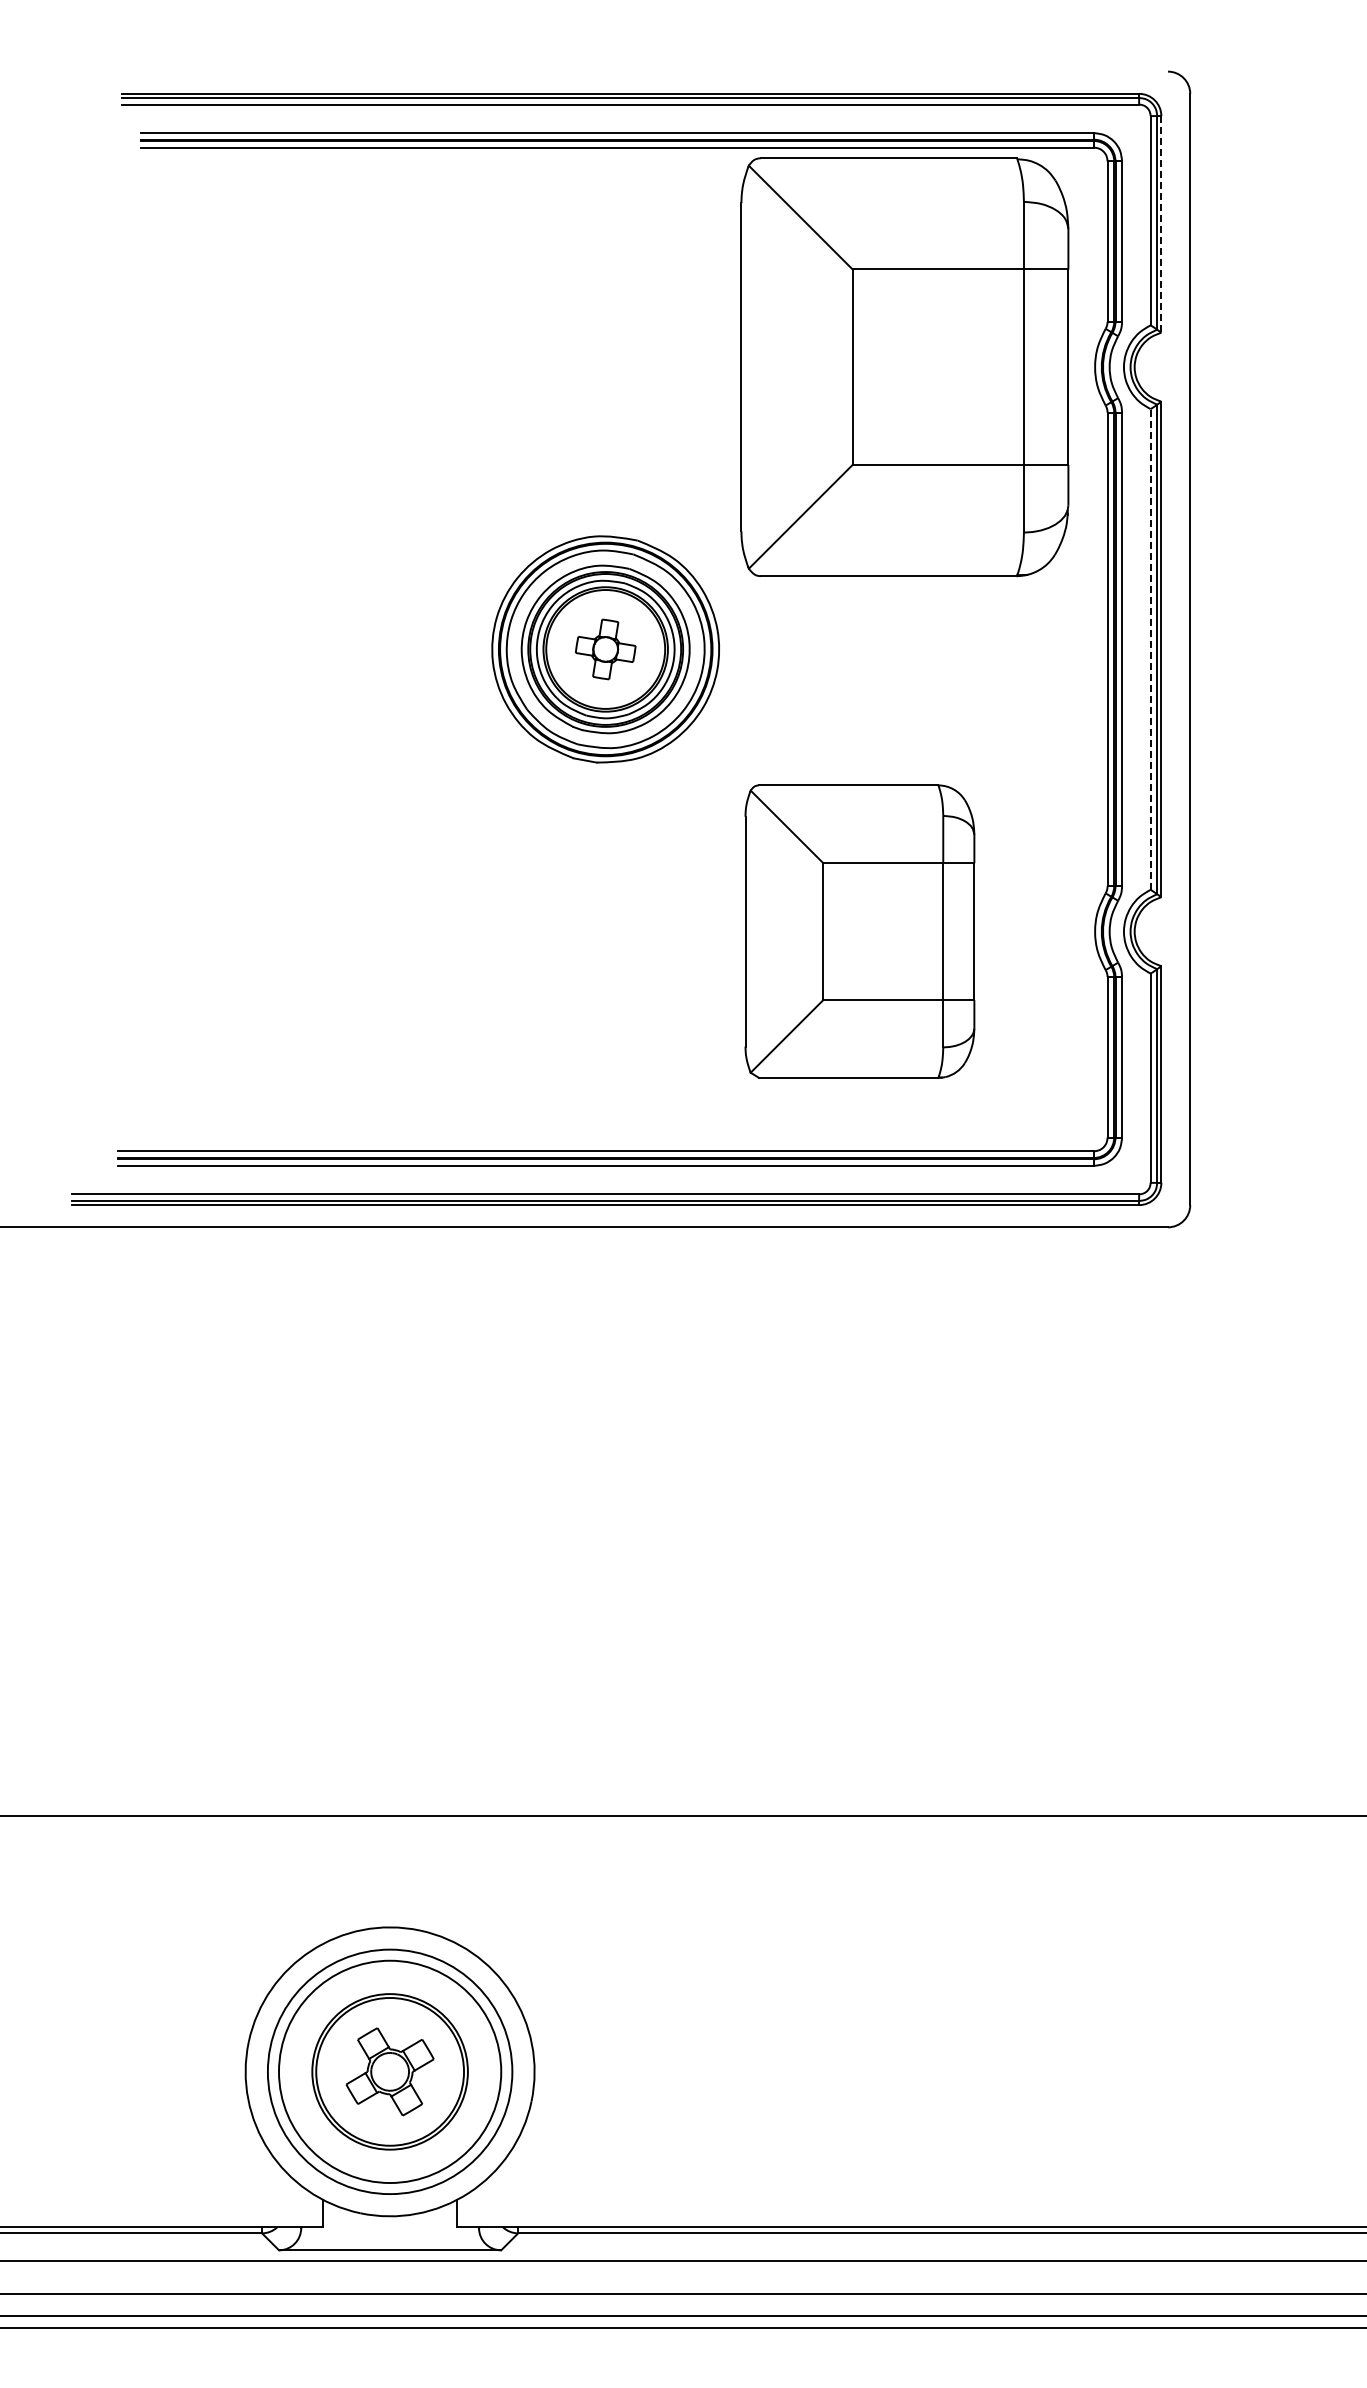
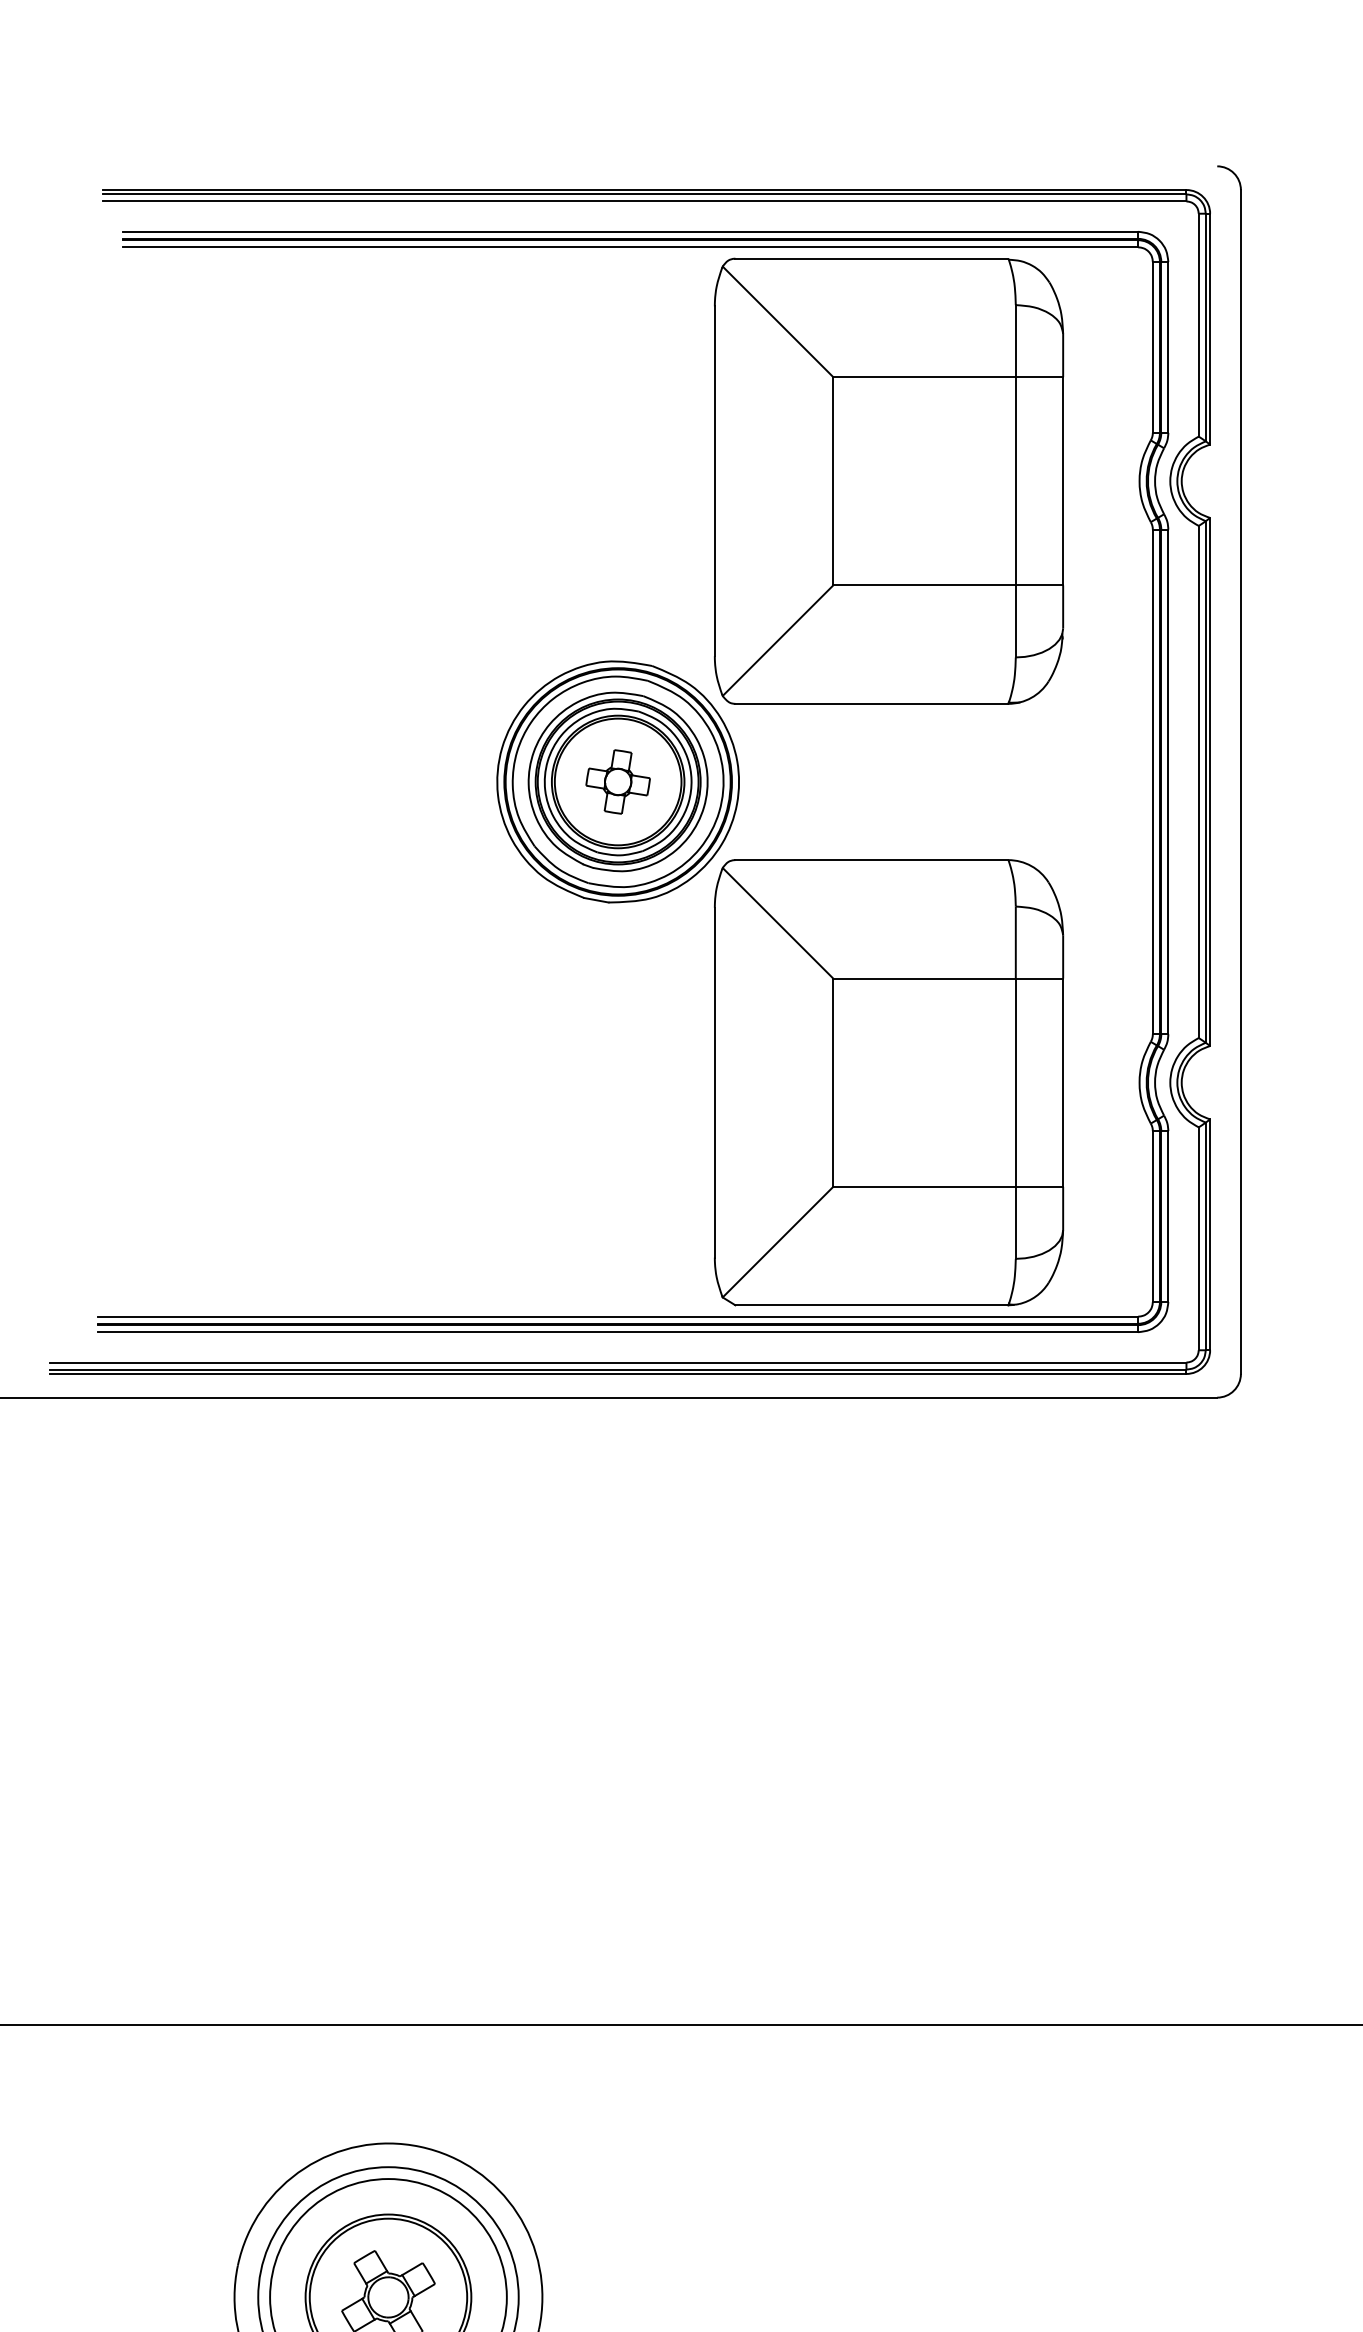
line: (1161, 224) -> (1210, 329), dashed -> solid
part: (904, 367) -> (888, 481), moved
line: (1150, 648) -> (1198, 780), dashed -> solid
part: (859, 931) -> (888, 1082), size x1.43

